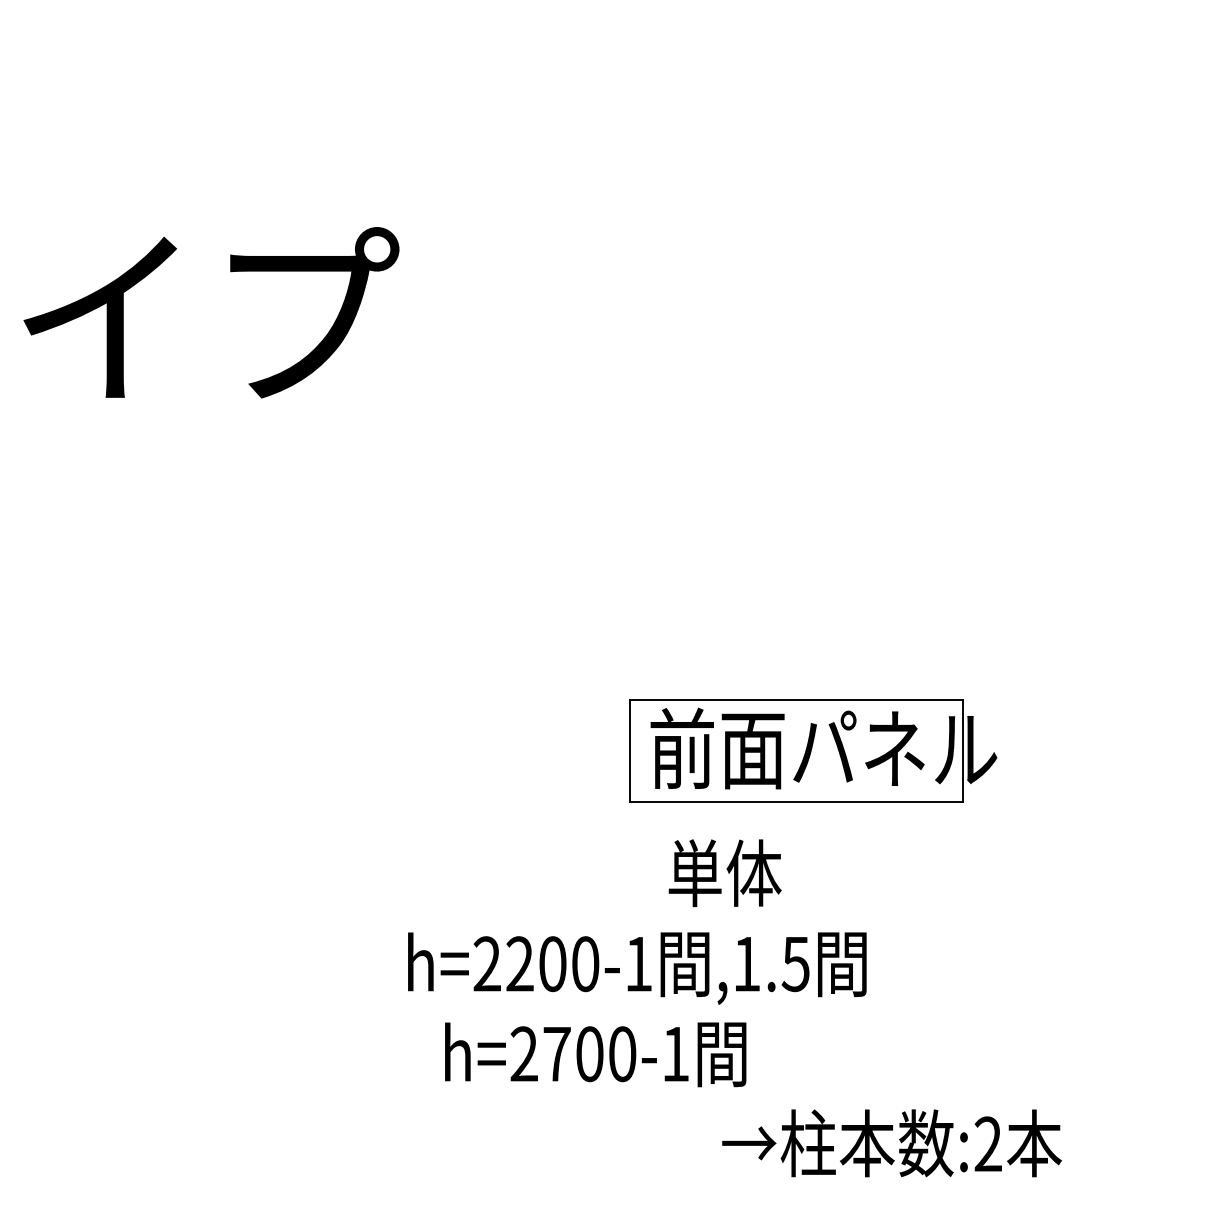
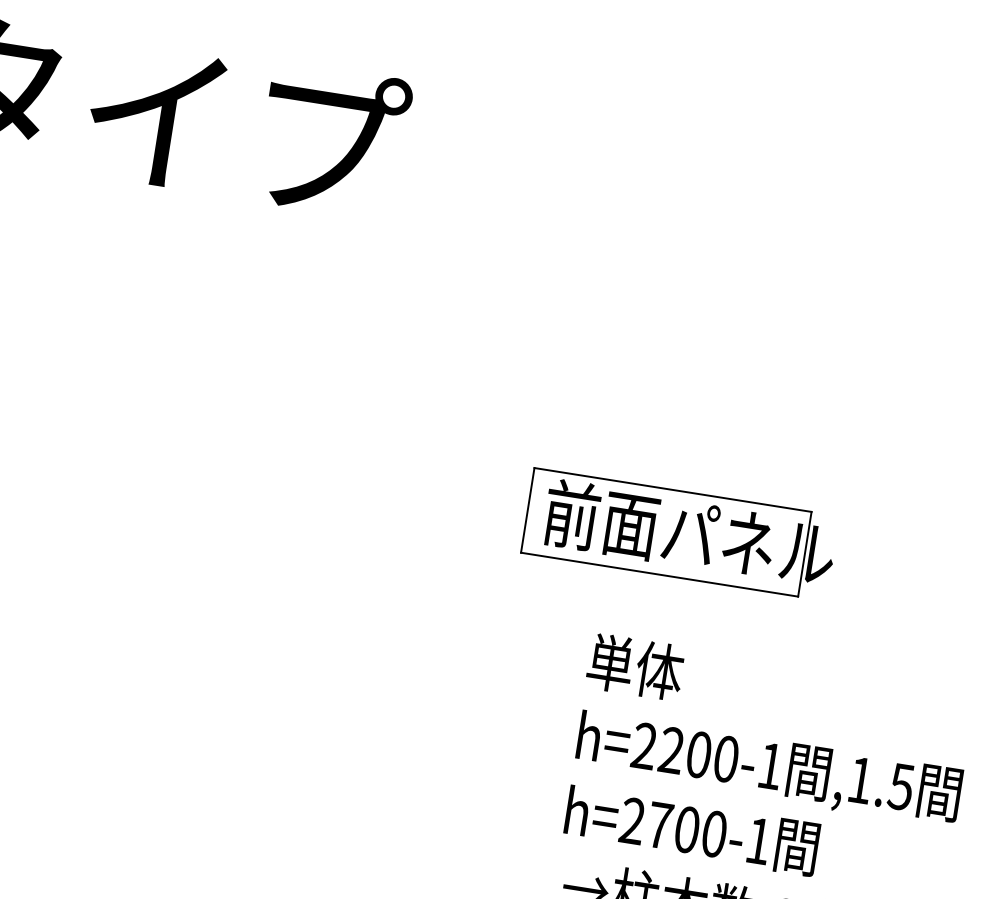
part: (813, 750) -> (680, 533), moved
text: (724, 872) -> (635, 666), moved
text: (637, 968) -> (768, 769), moved
text: (595, 1054) -> (691, 830), moved

